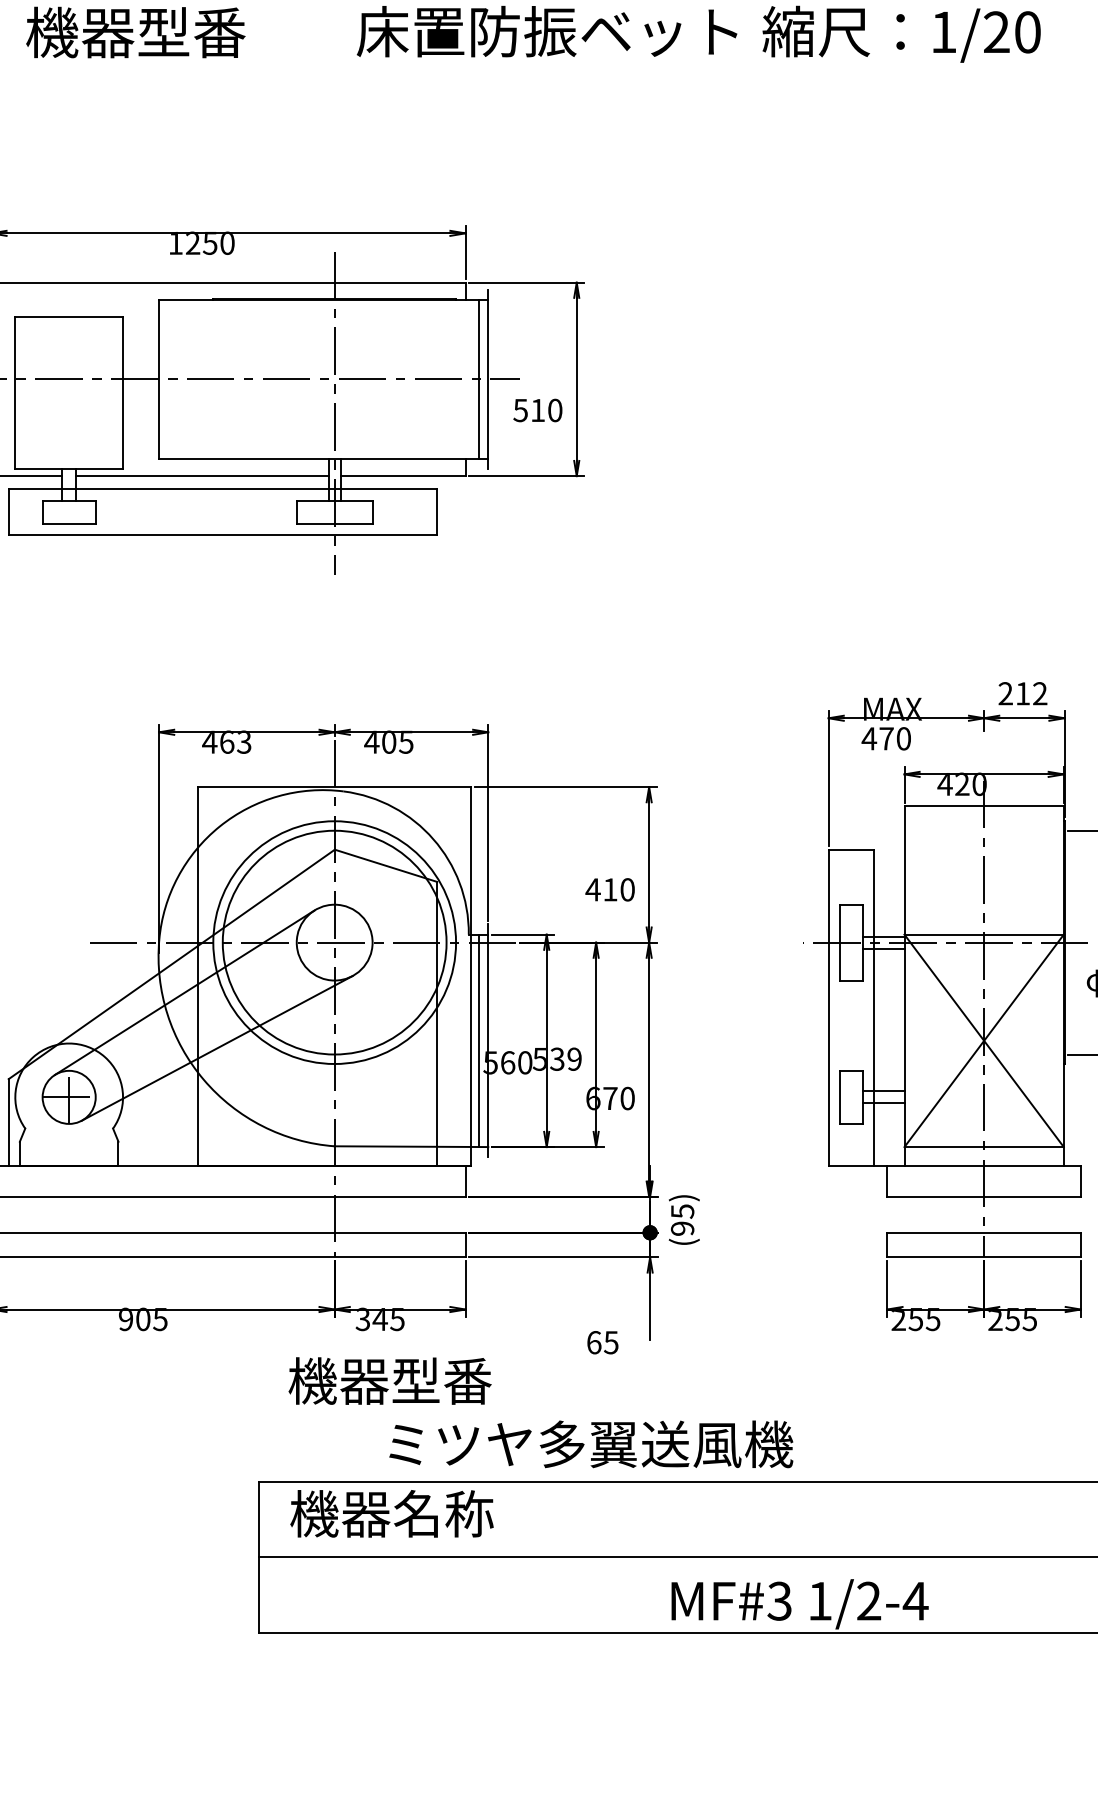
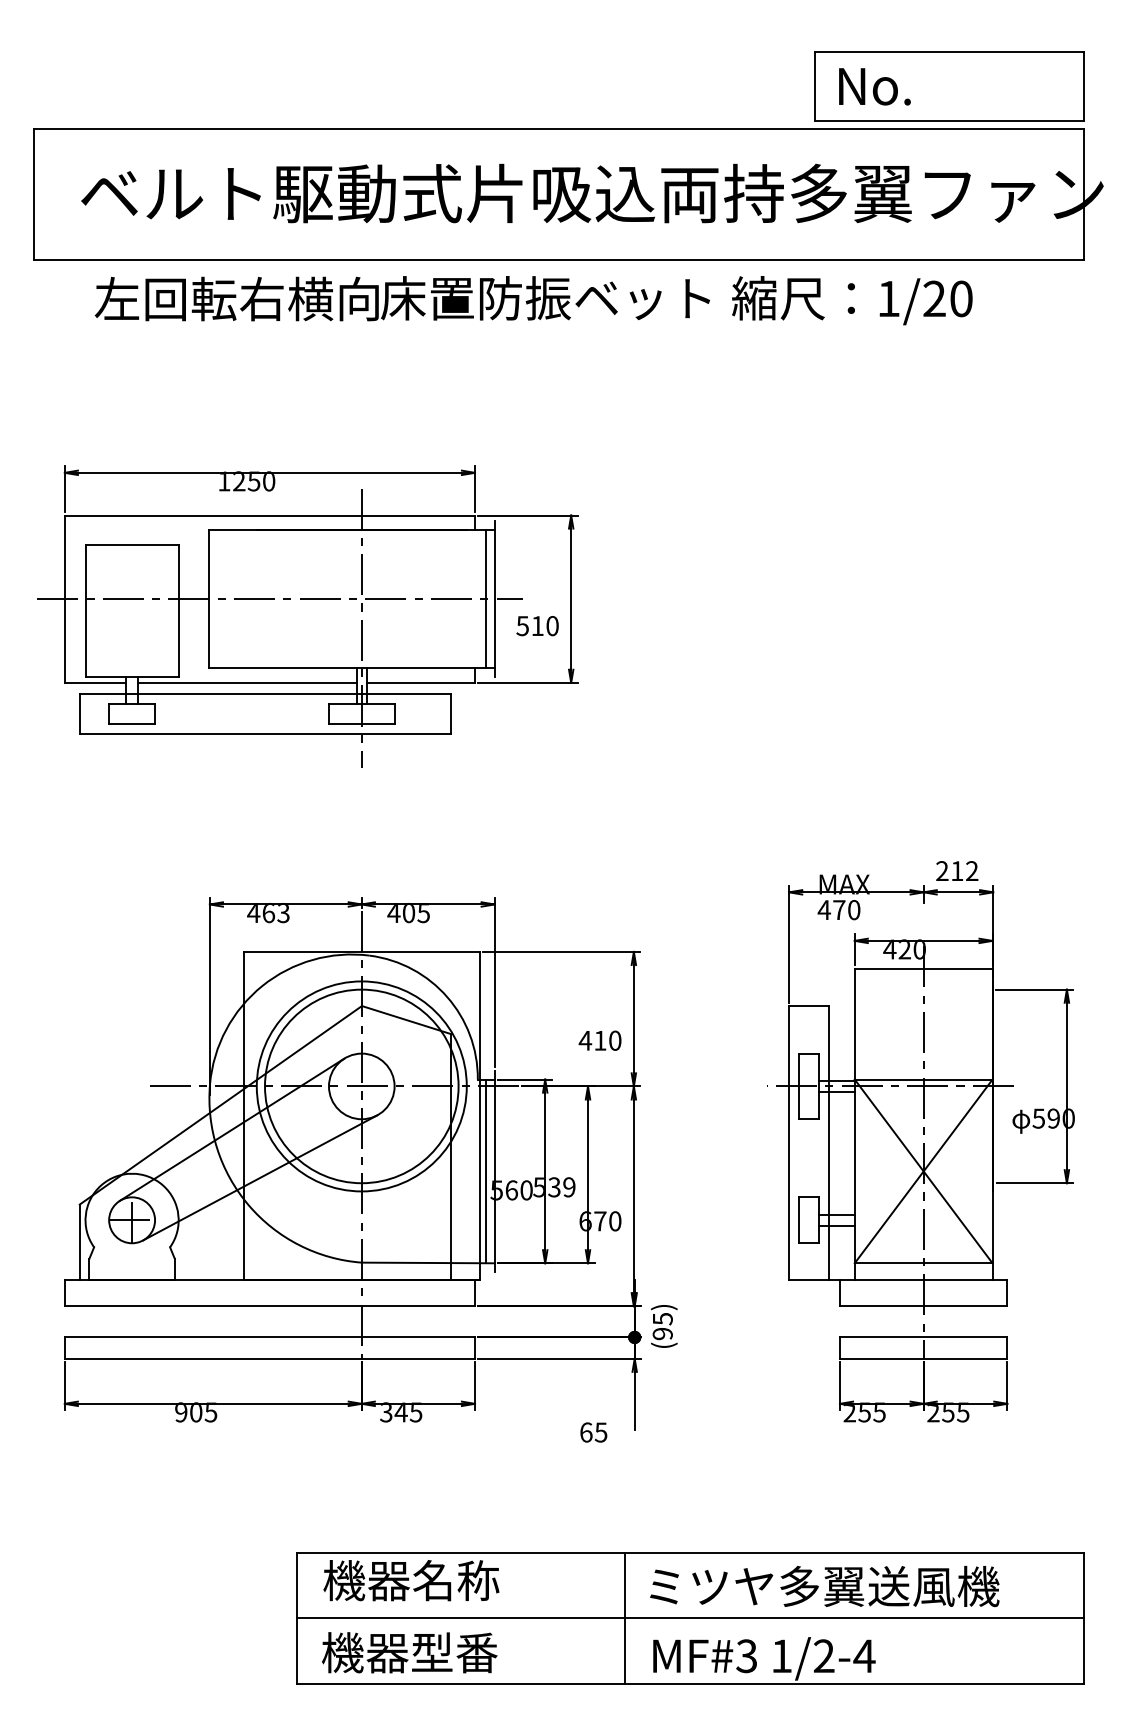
text: (189, 31) -> (236, 298), 機器型番 -> 左回転右横向
text: (389, 1380) -> (409, 1652), moved
text: (590, 1444) -> (824, 1586), moved
line: (638, 1556) -> (624, 1617), added

